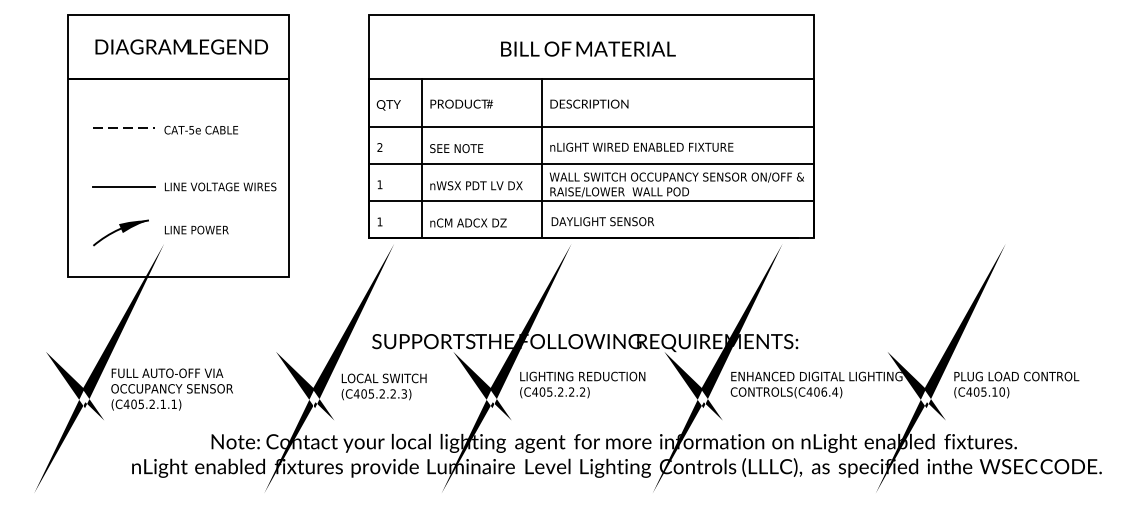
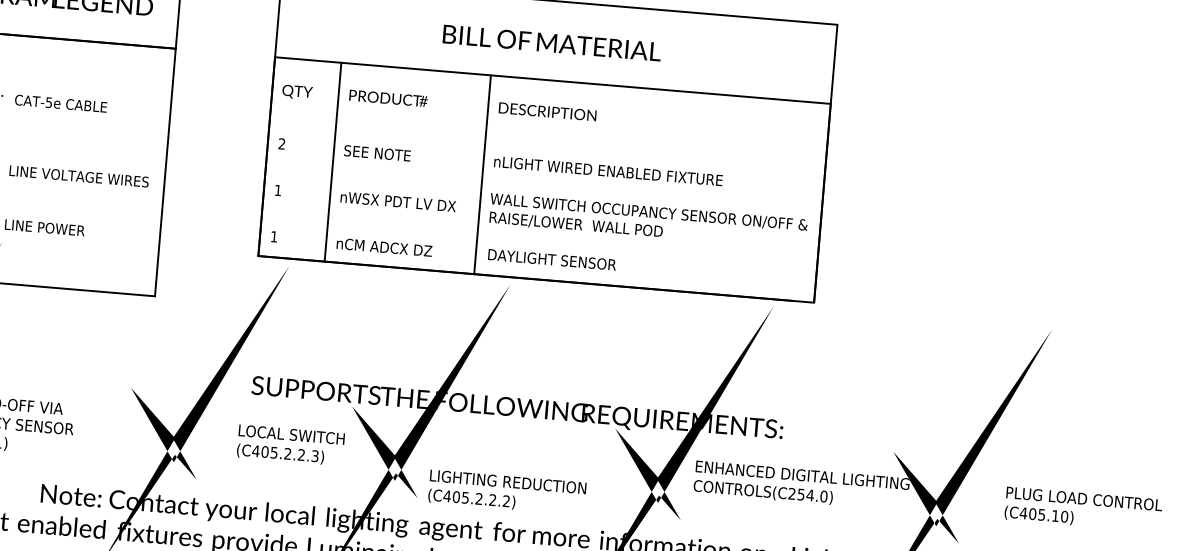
line: (591, 126) -> (547, 139), removed
line: (591, 163) -> (544, 186), removed
line: (591, 201) -> (540, 233), removed
text: (582, 384) -> (507, 491), moved
text: (1016, 384) -> (1083, 508), moved
text: (383, 386) -> (290, 444), moved
text: (822, 391) -> (808, 494), (C406.4) -> (C254.0)

